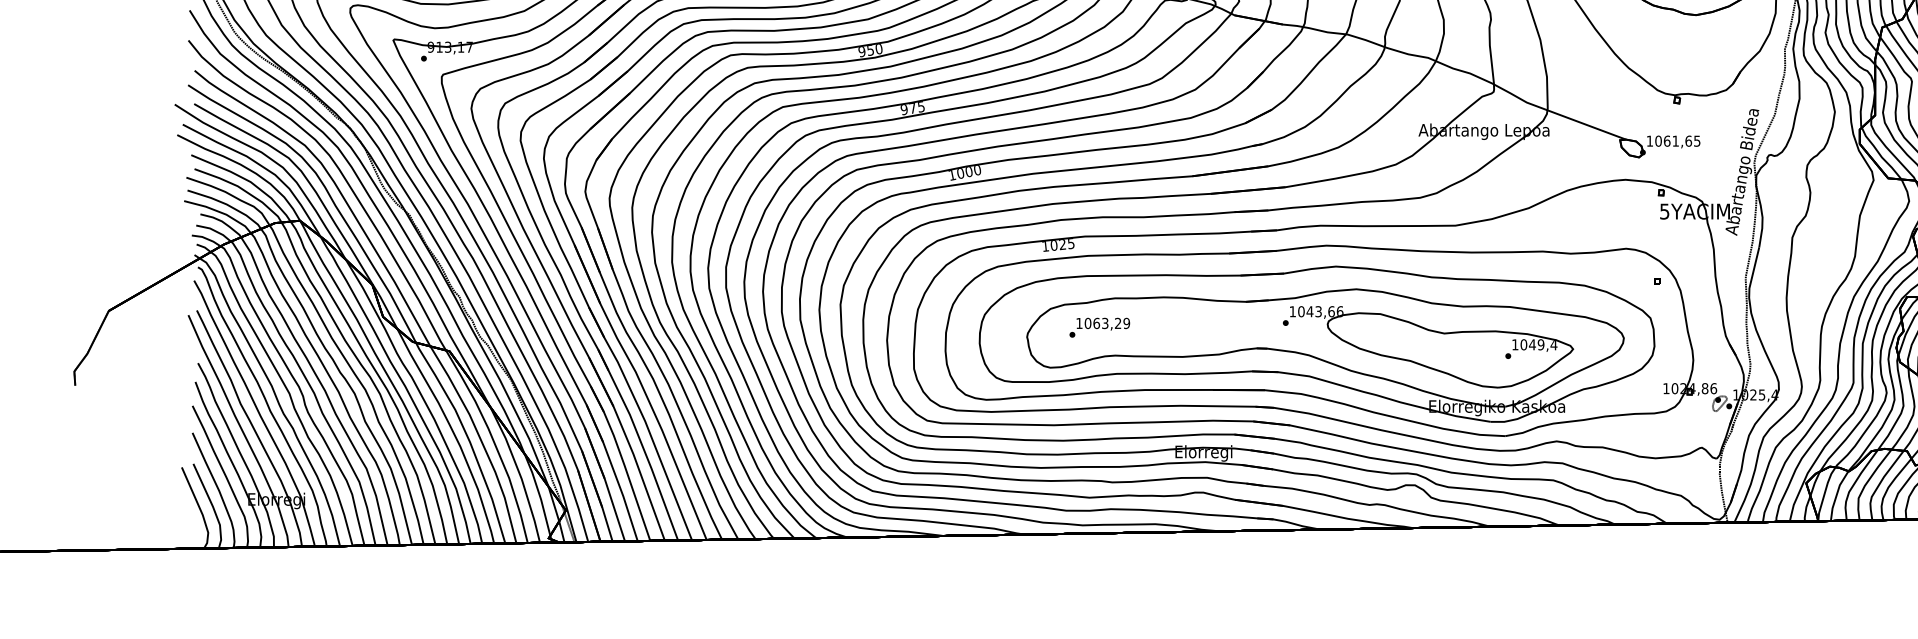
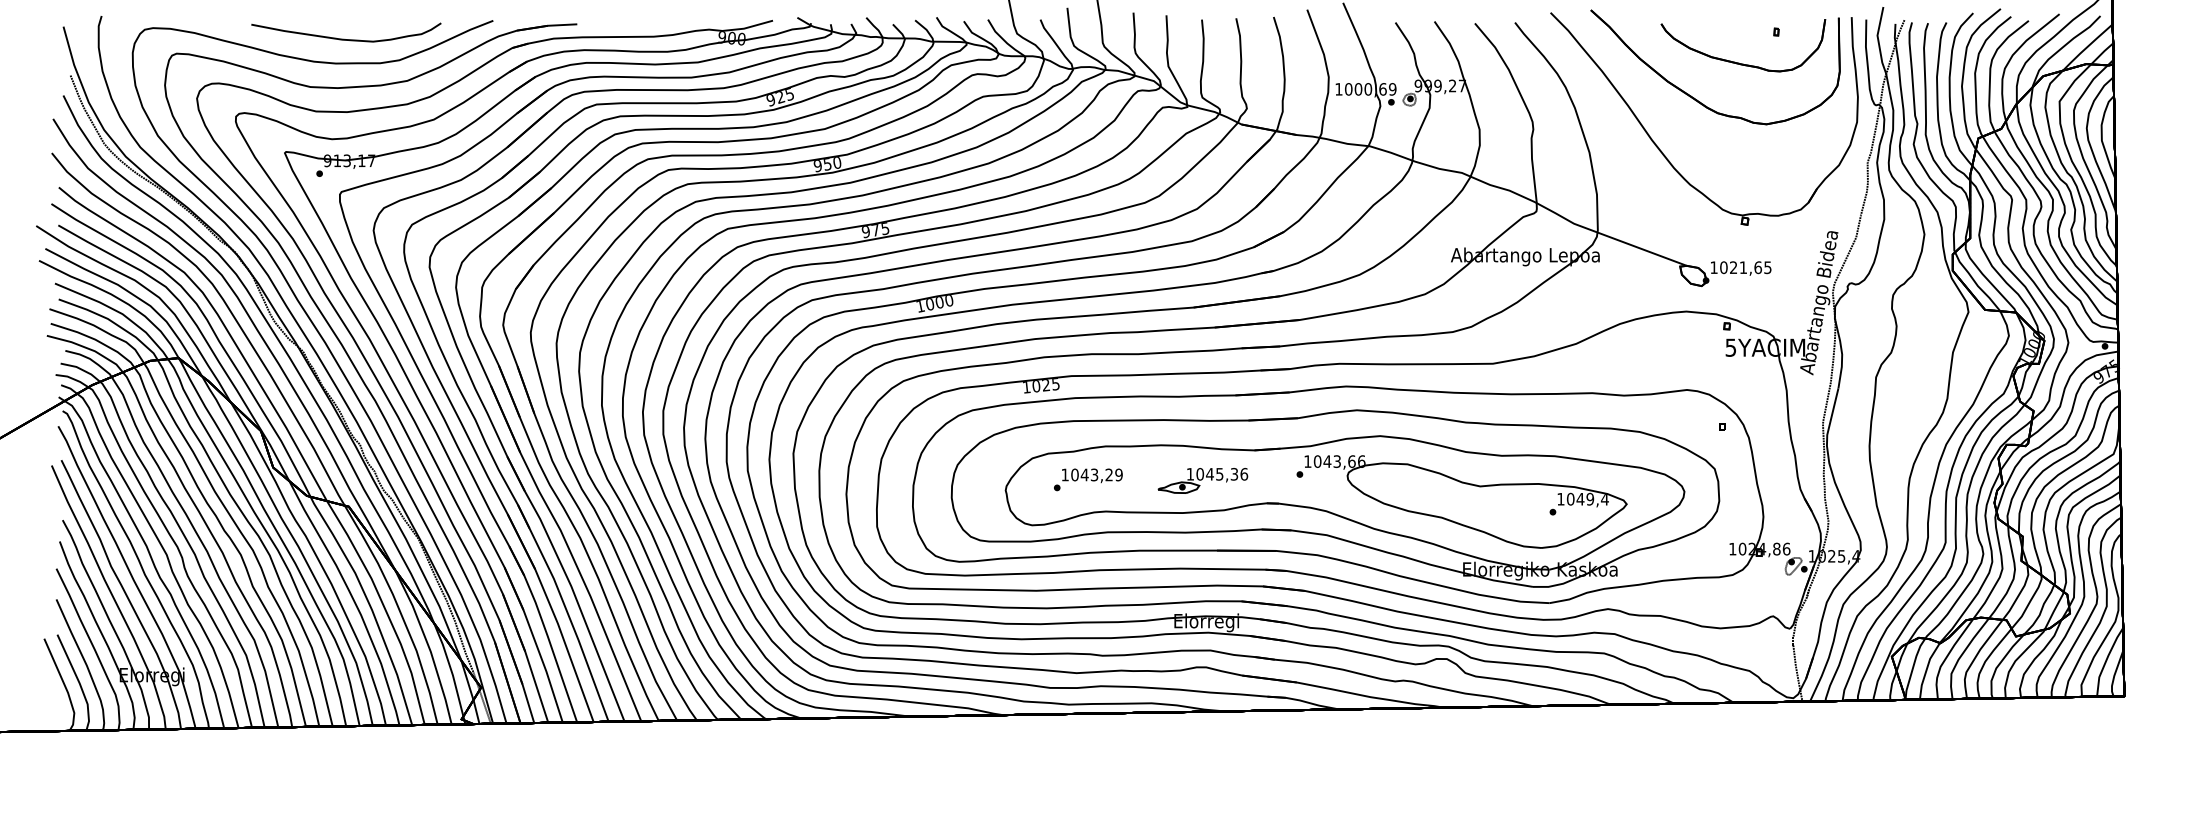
text: (1667, 141) -> (1733, 267), 1061,65 -> 1021,65
text: (1096, 323) -> (1084, 474), 1063,29 -> 1043,29
part: (1200, 328) -> (1202, 480), added

